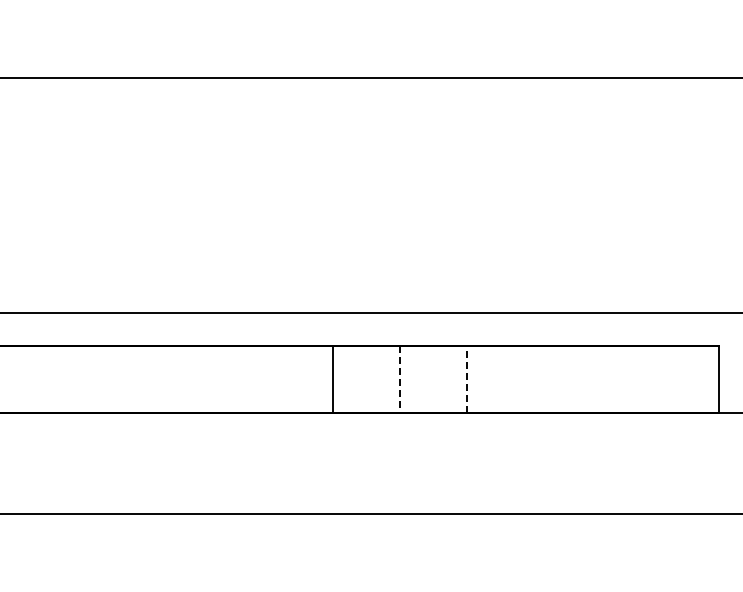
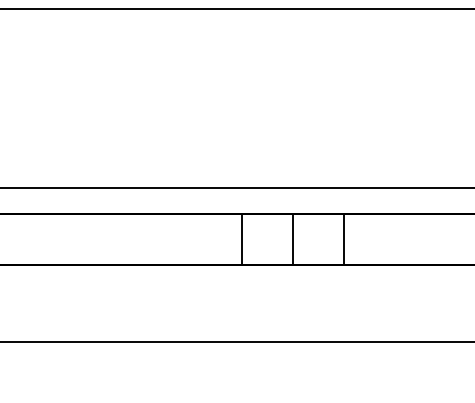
line: (400, 379) -> (293, 239), dashed -> solid
line: (467, 379) -> (344, 239), dashed -> solid

